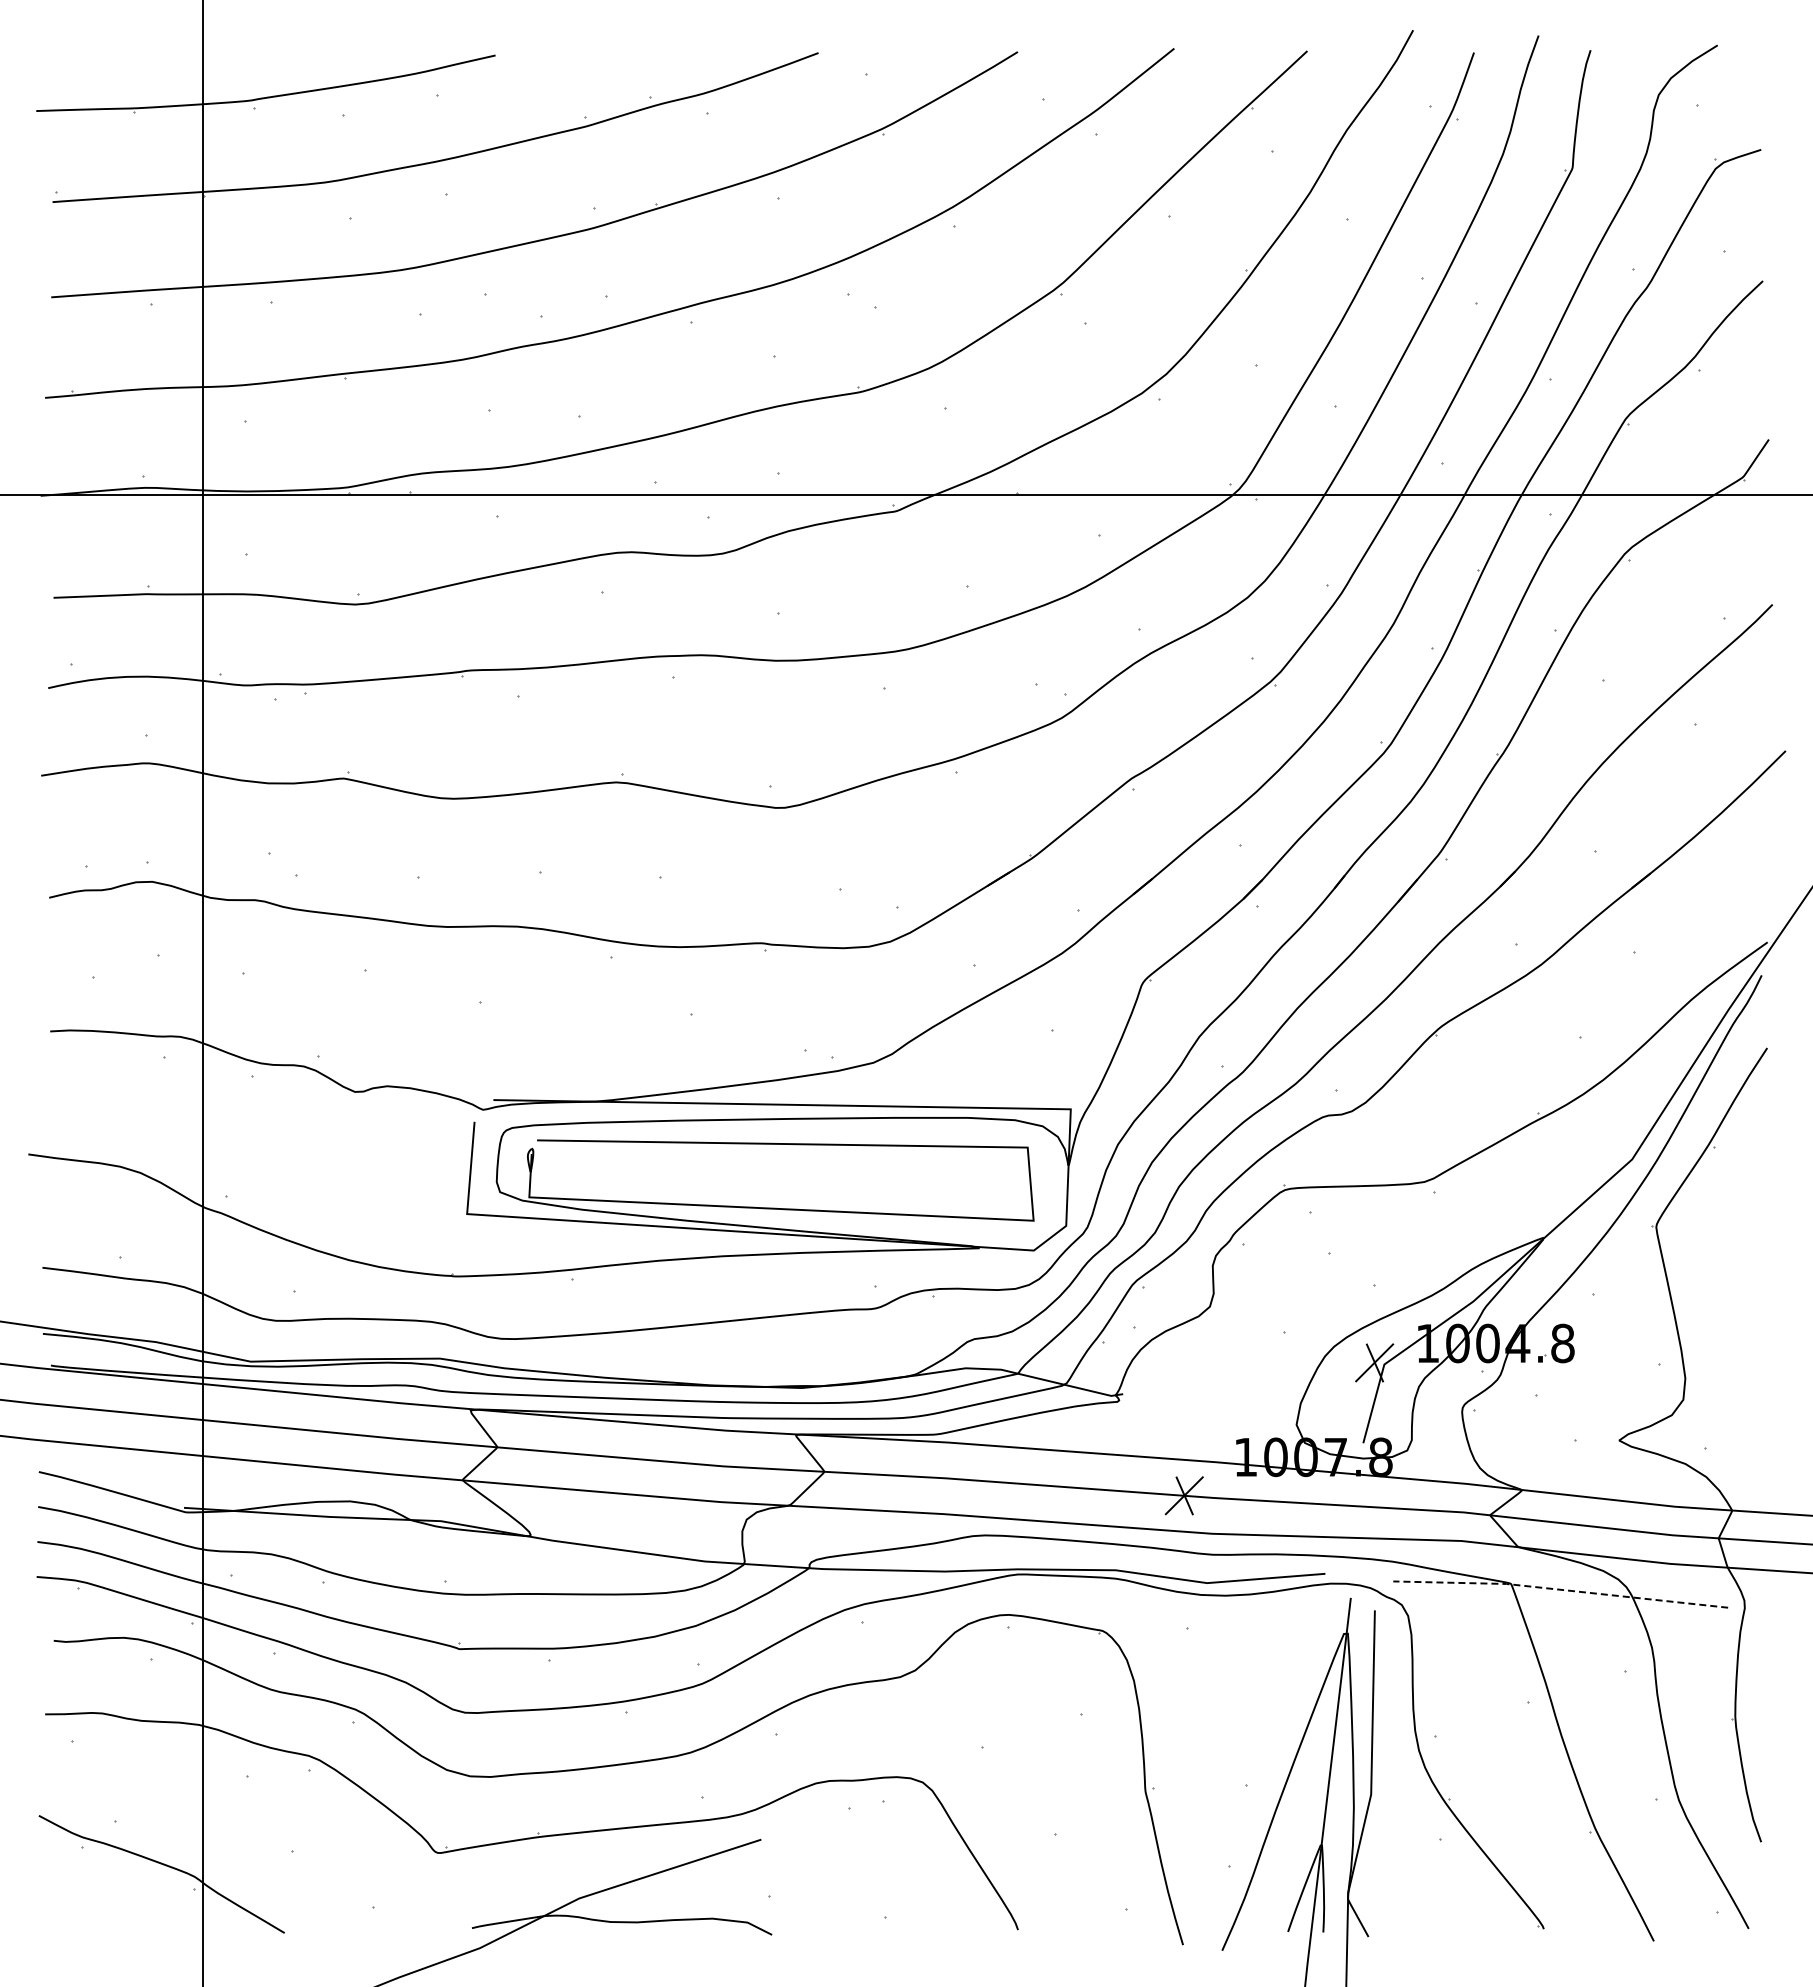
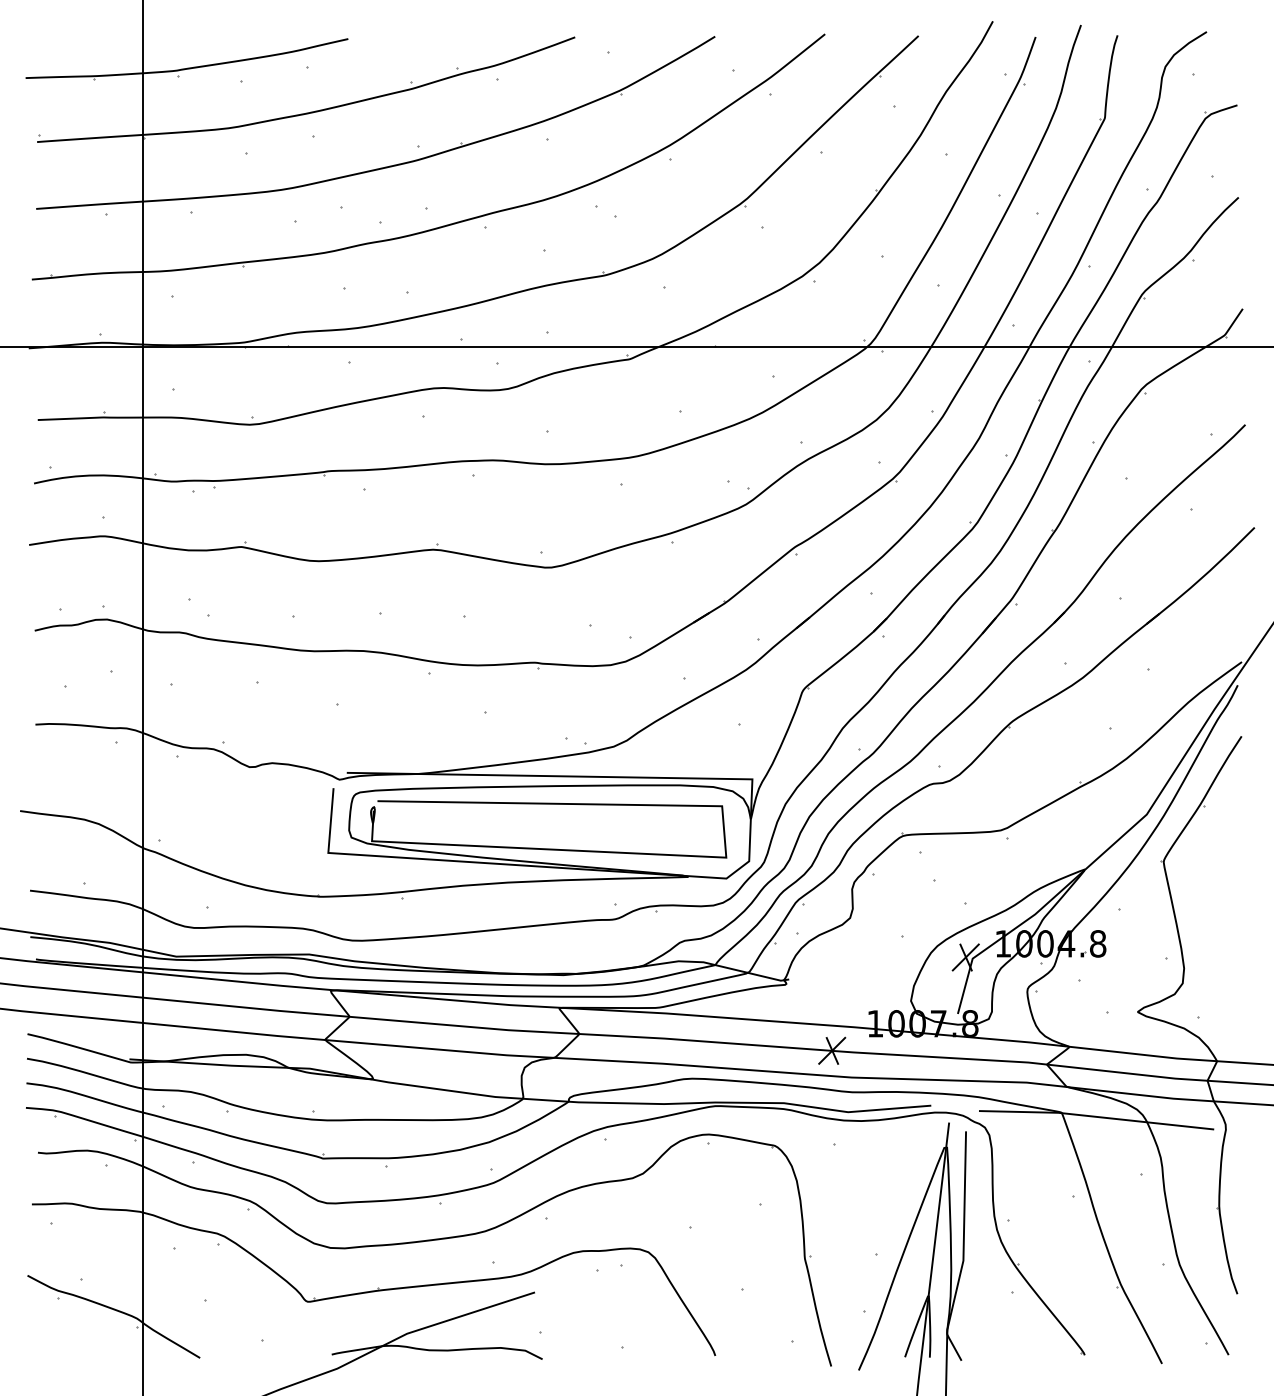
line: (1560, 1589) -> (1096, 1116), dashed -> solid

